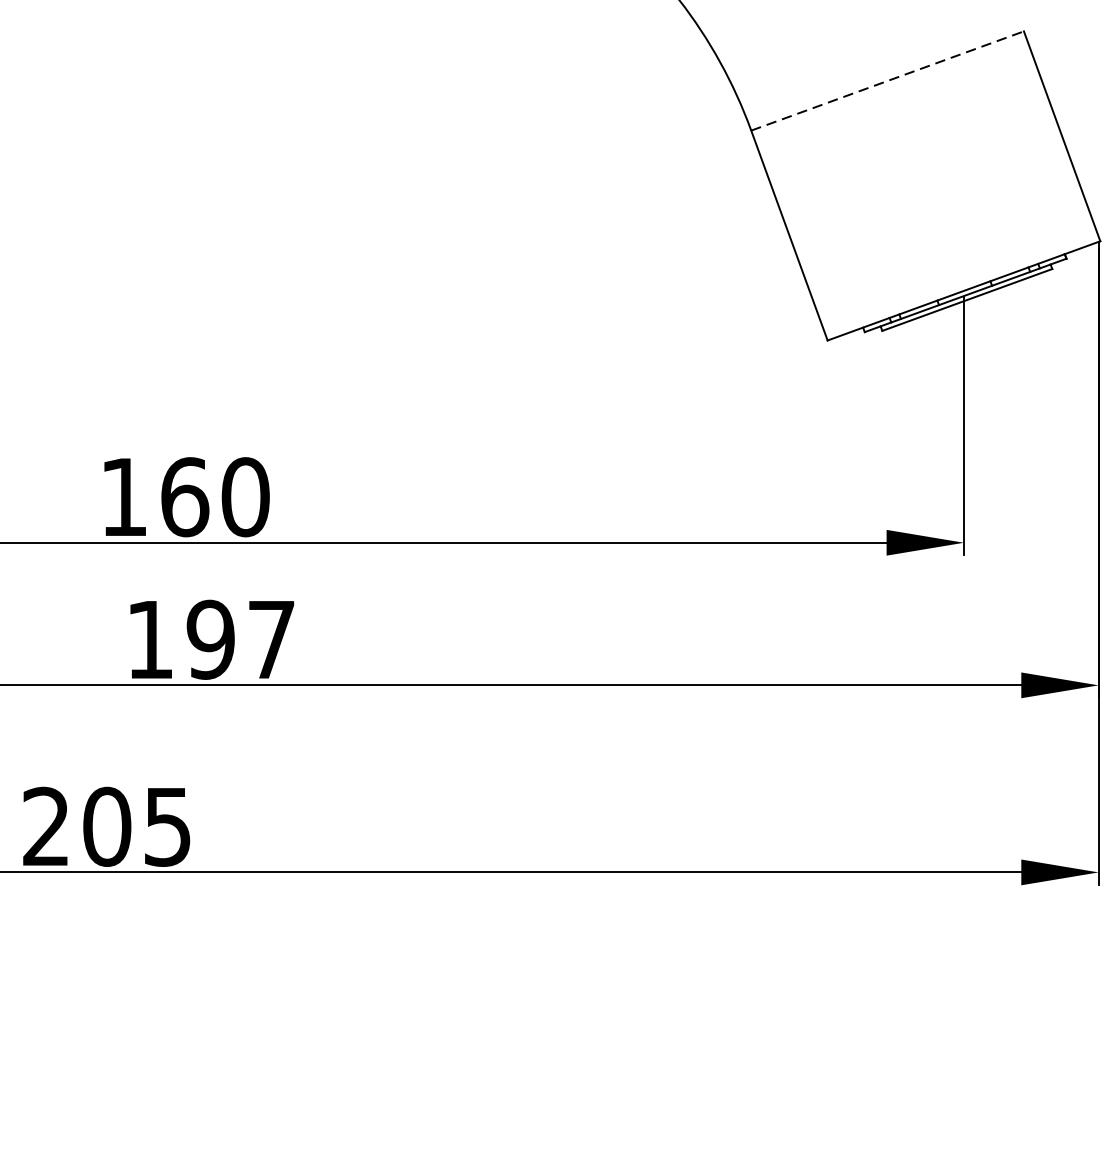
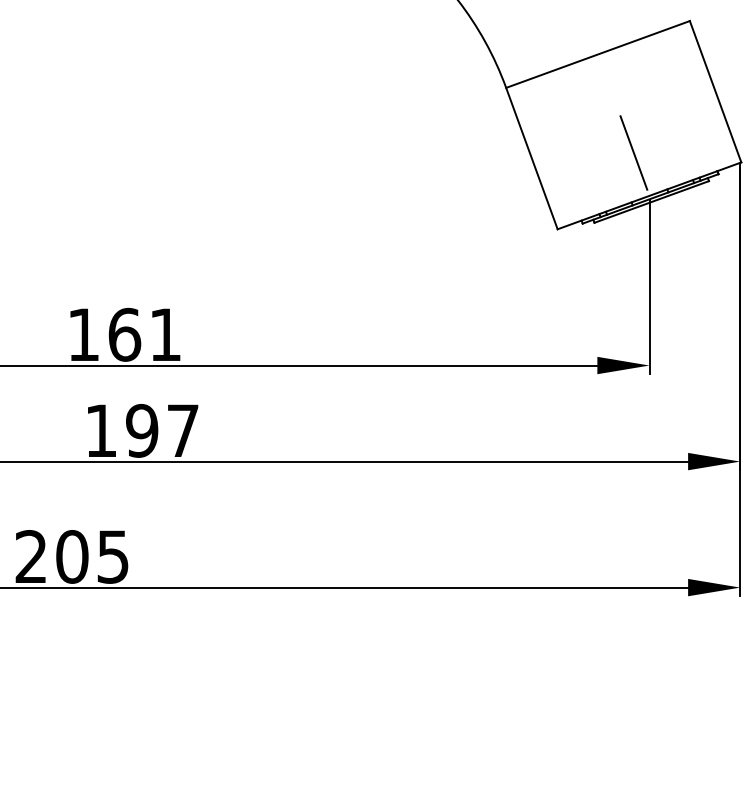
line: (888, 81) -> (598, 54), dashed -> solid
line: (940, 226) -> (633, 152), added
text: (245, 496) -> (165, 334), 160 -> 161

